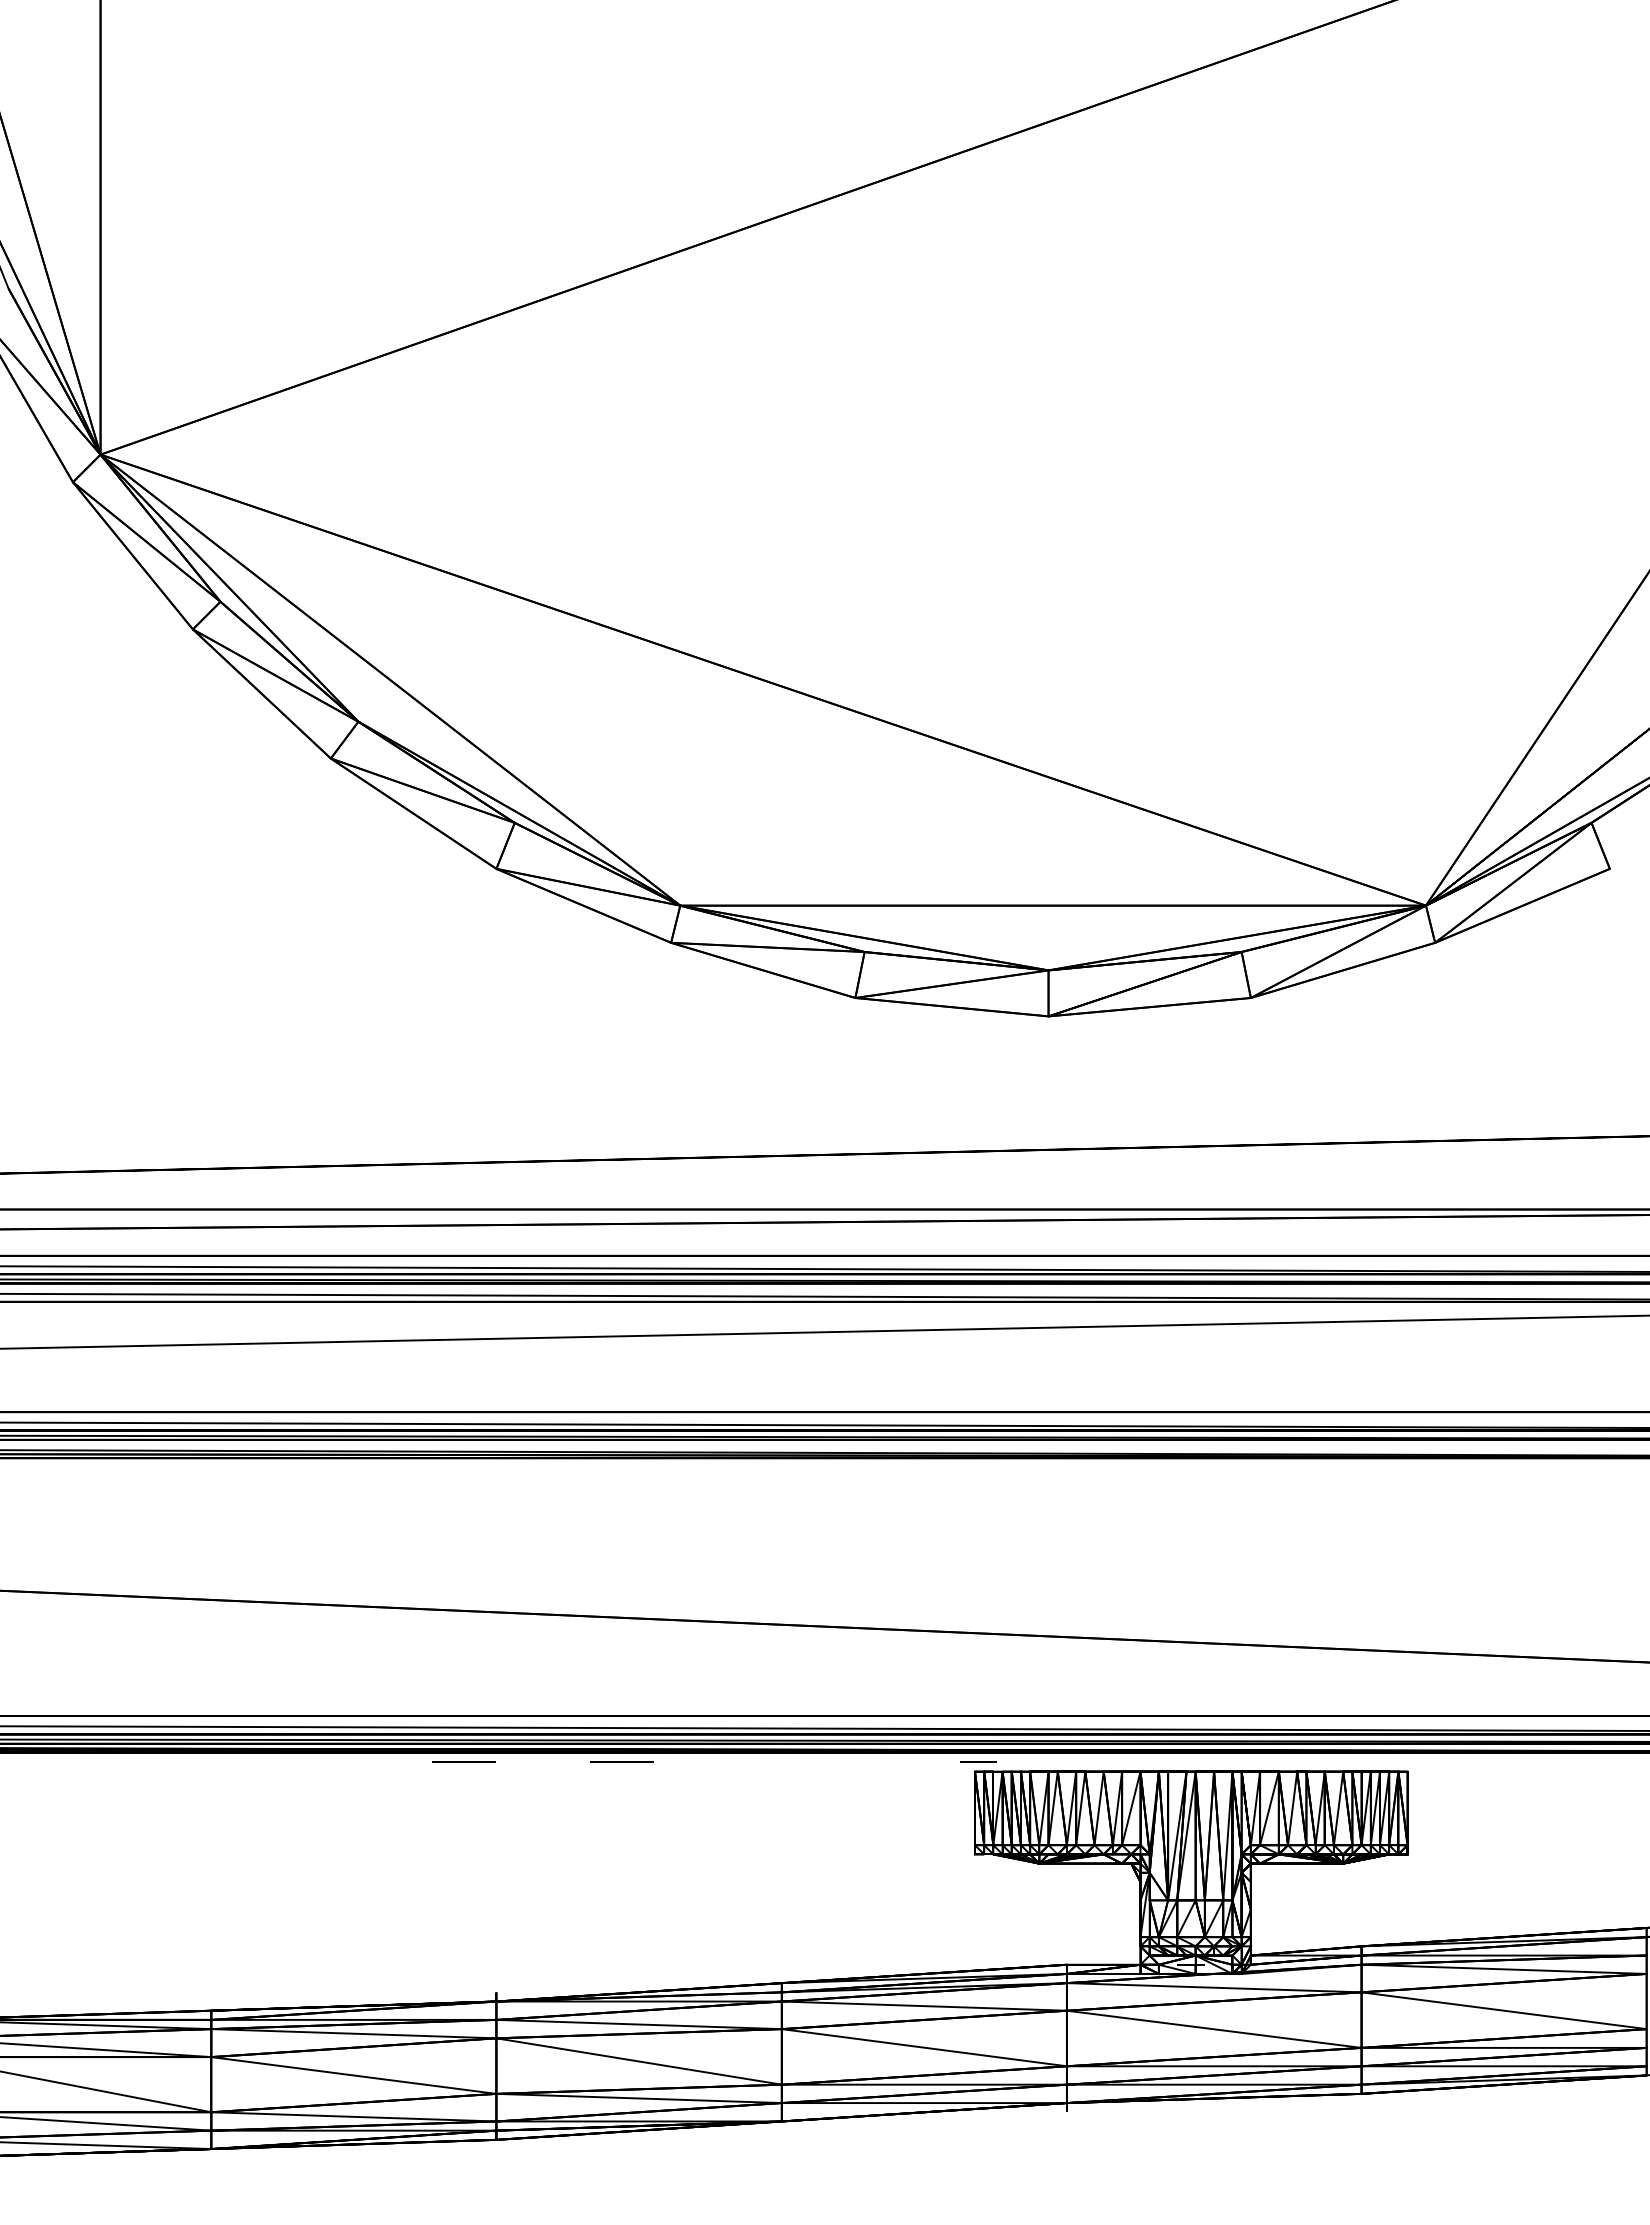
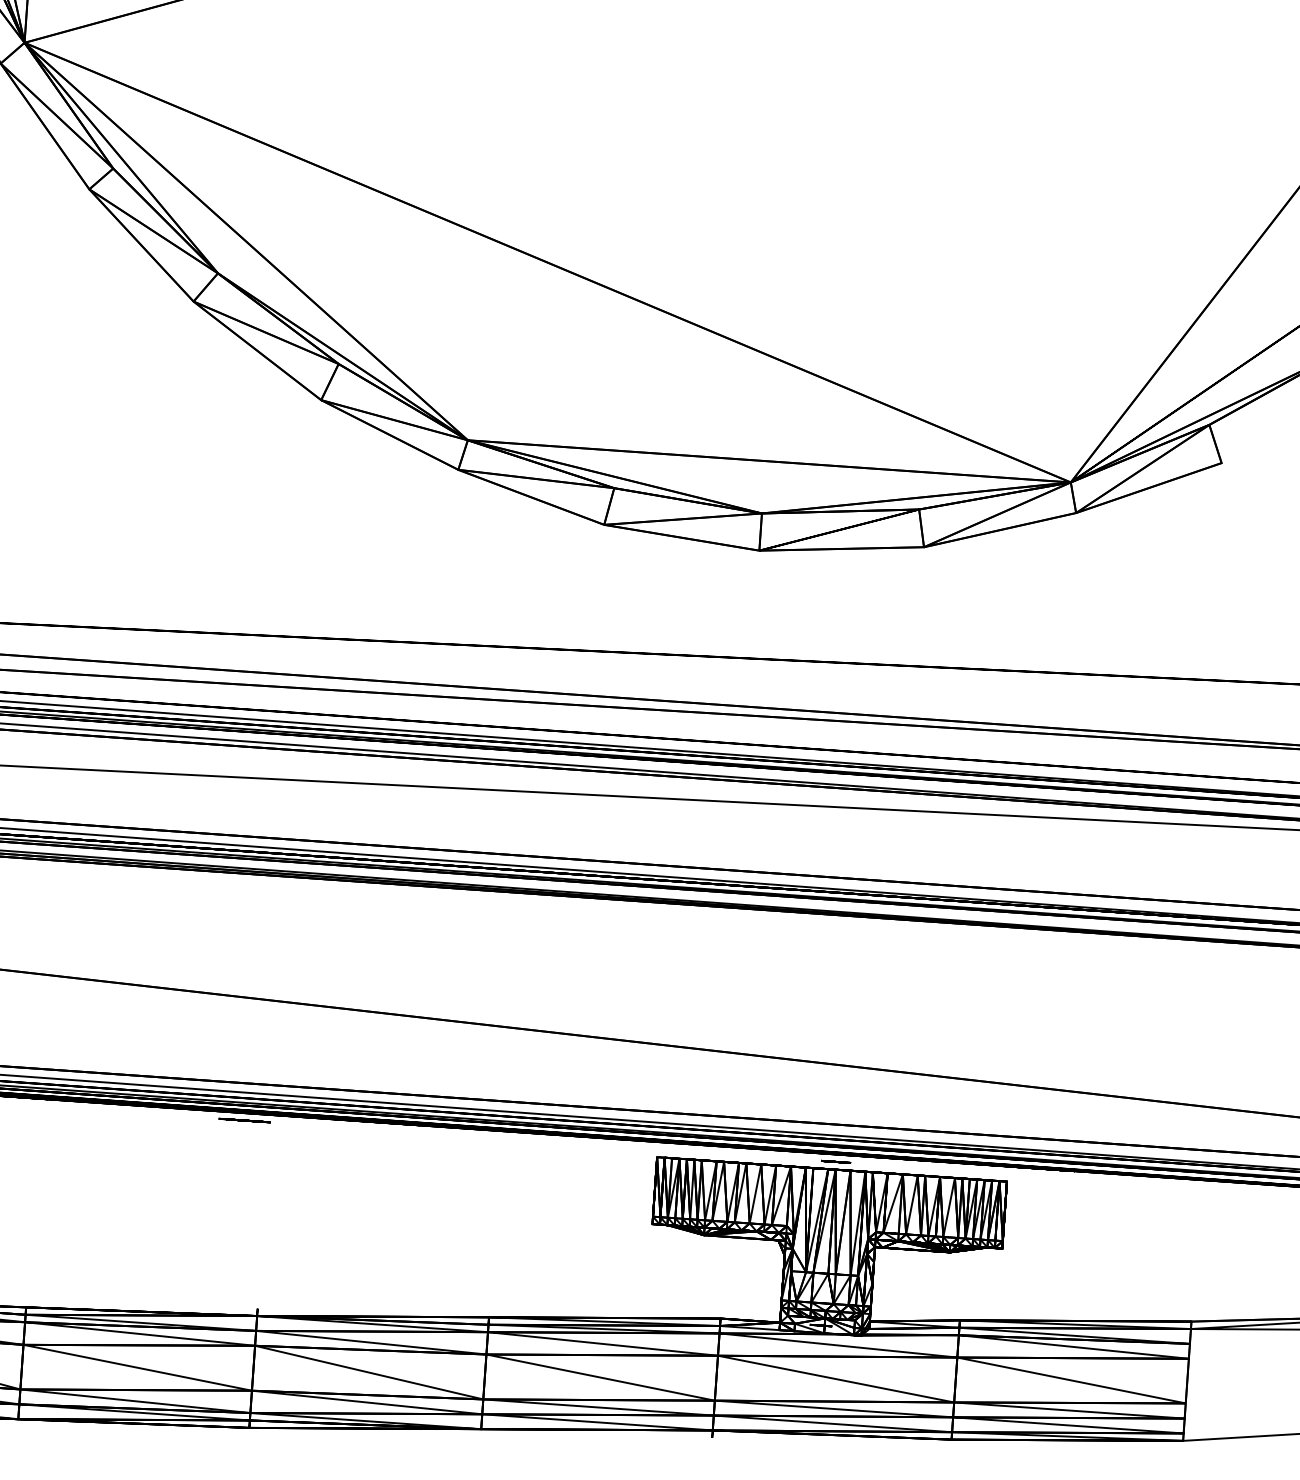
line: (621, 1761) -> (371, 1129), removed
line: (978, 1761) -> (836, 1161), moved

